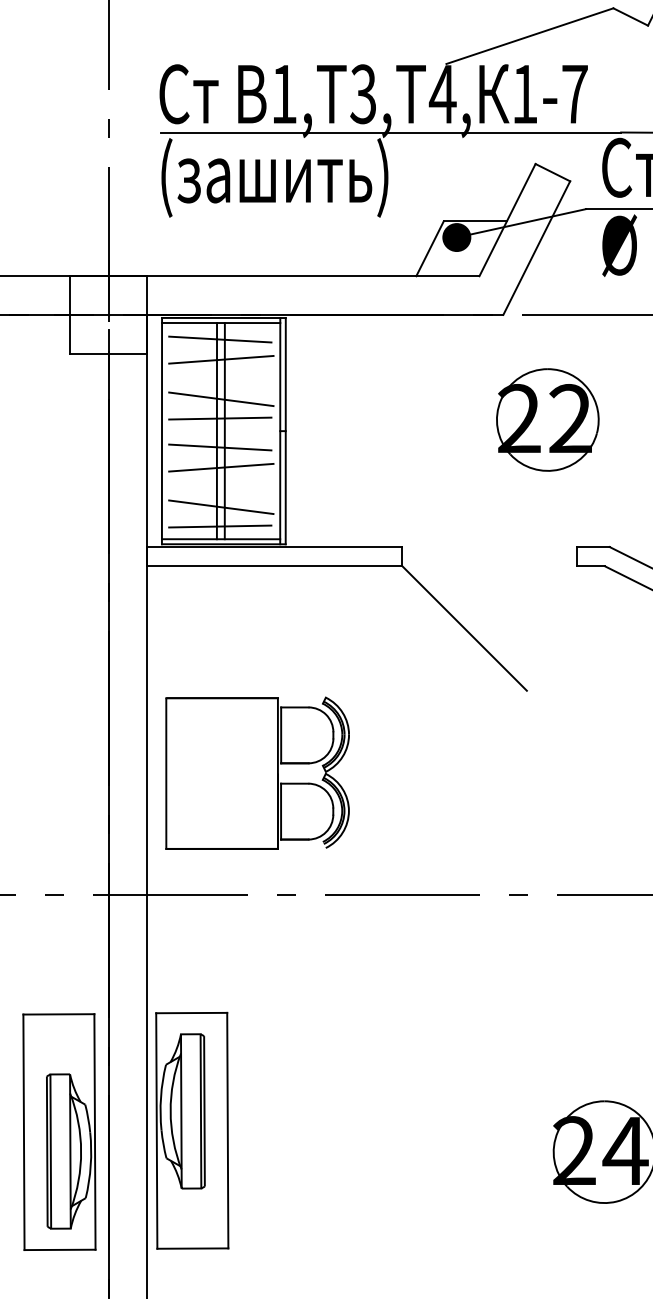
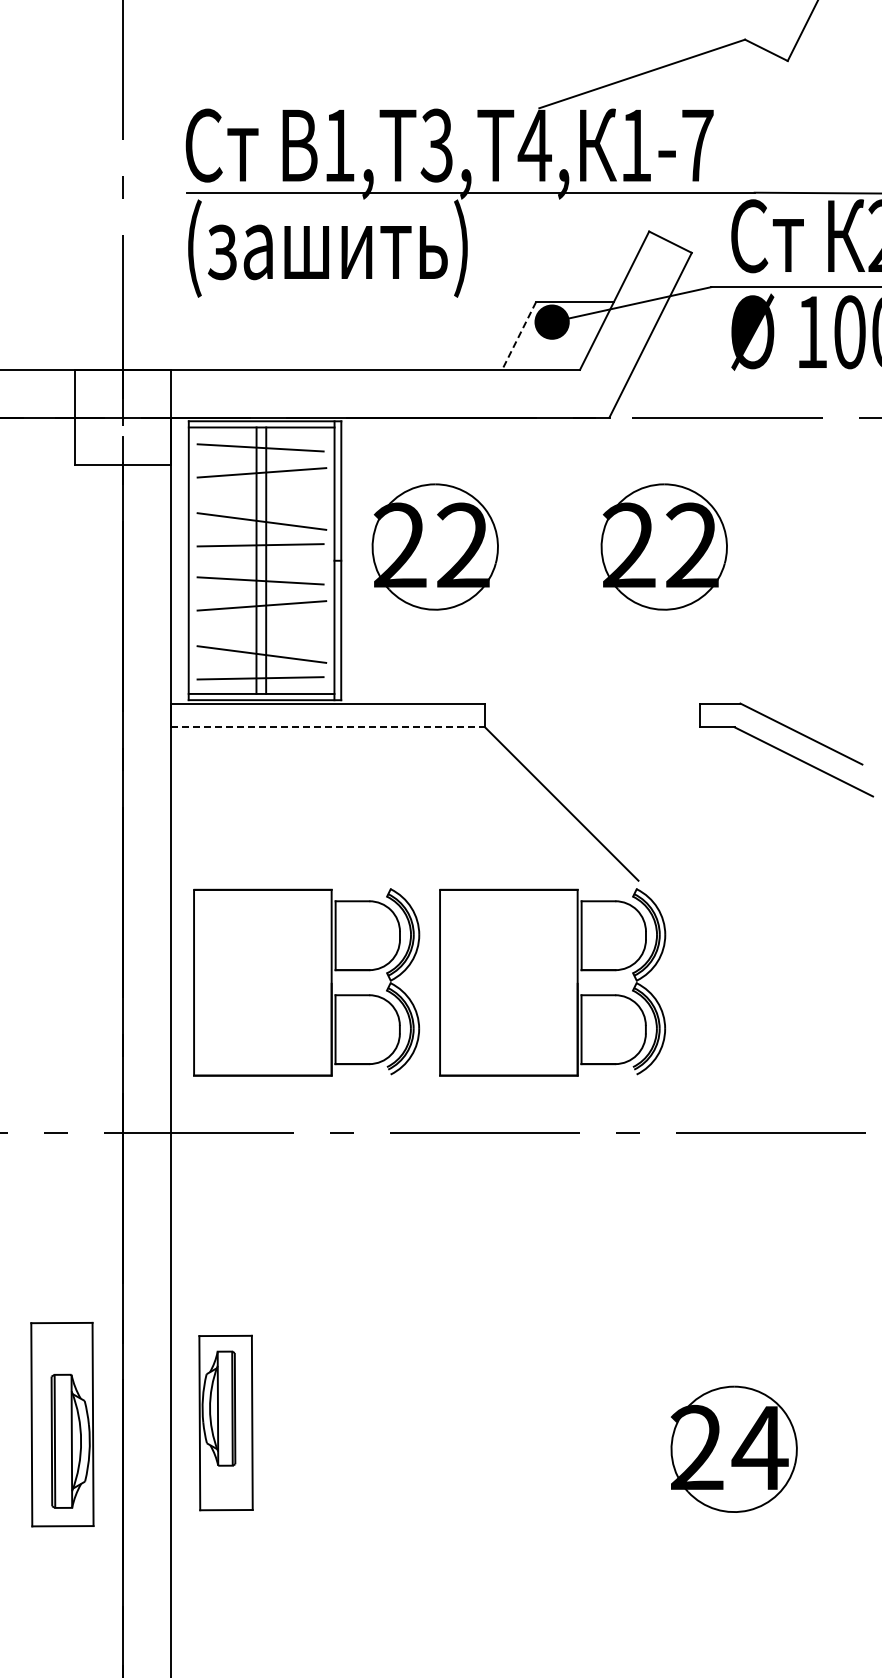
line: (430, 248) -> (519, 335), solid -> dashed
part: (361, 419) -> (434, 546), added
line: (275, 566) -> (328, 727), solid -> dashed
part: (457, 773) -> (552, 982), added
part: (191, 1130) -> (225, 1422), size x0.6
part: (59, 1131) -> (62, 1424), size x0.7

